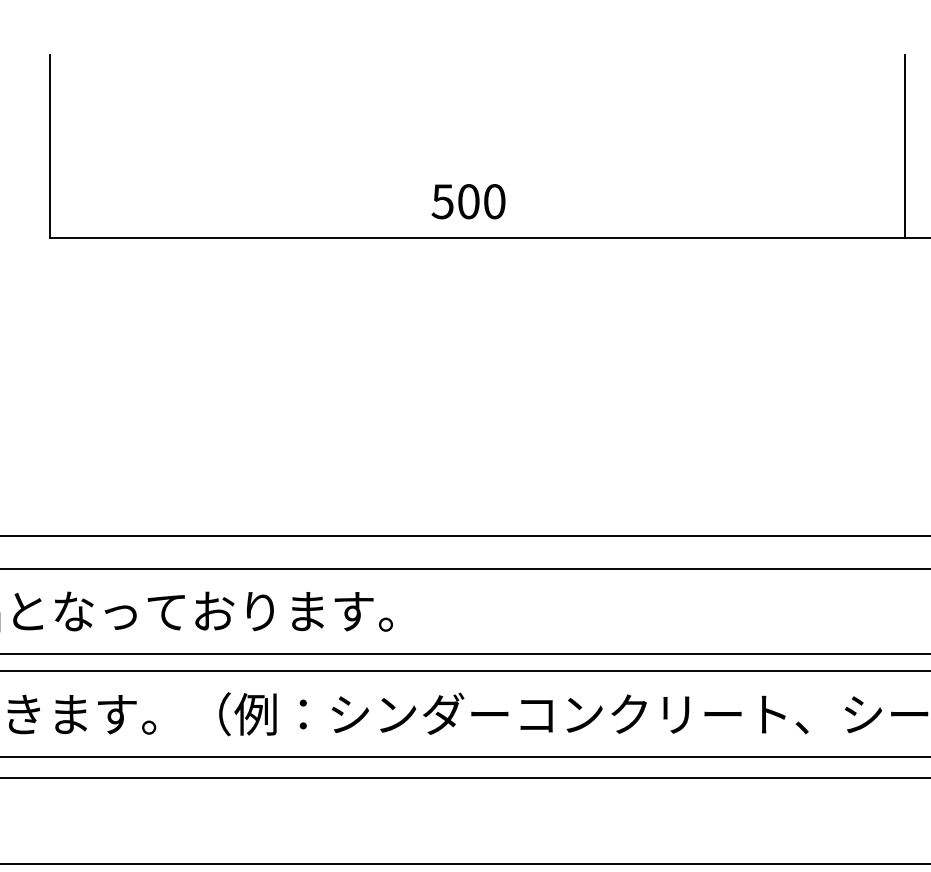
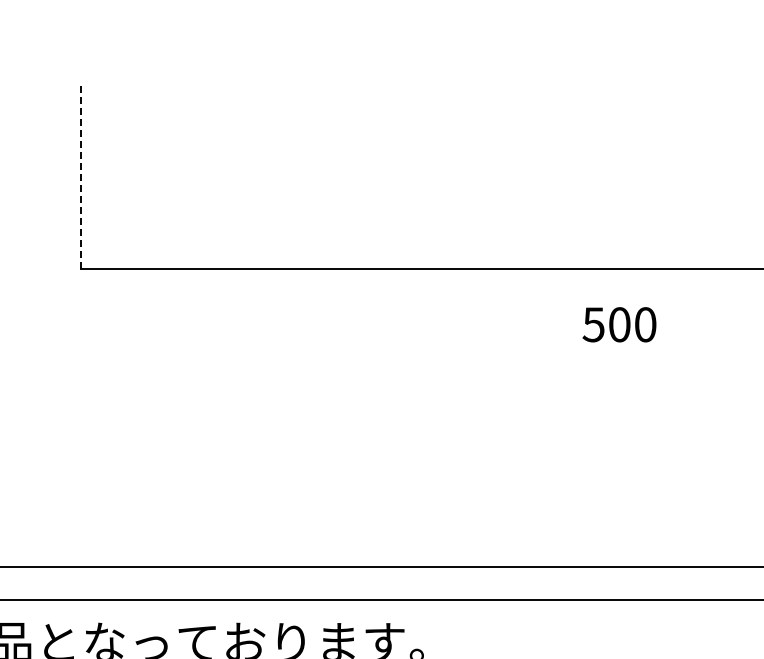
line: (50, 147) -> (81, 178), solid -> dashed
text: (468, 201) -> (619, 324), moved

